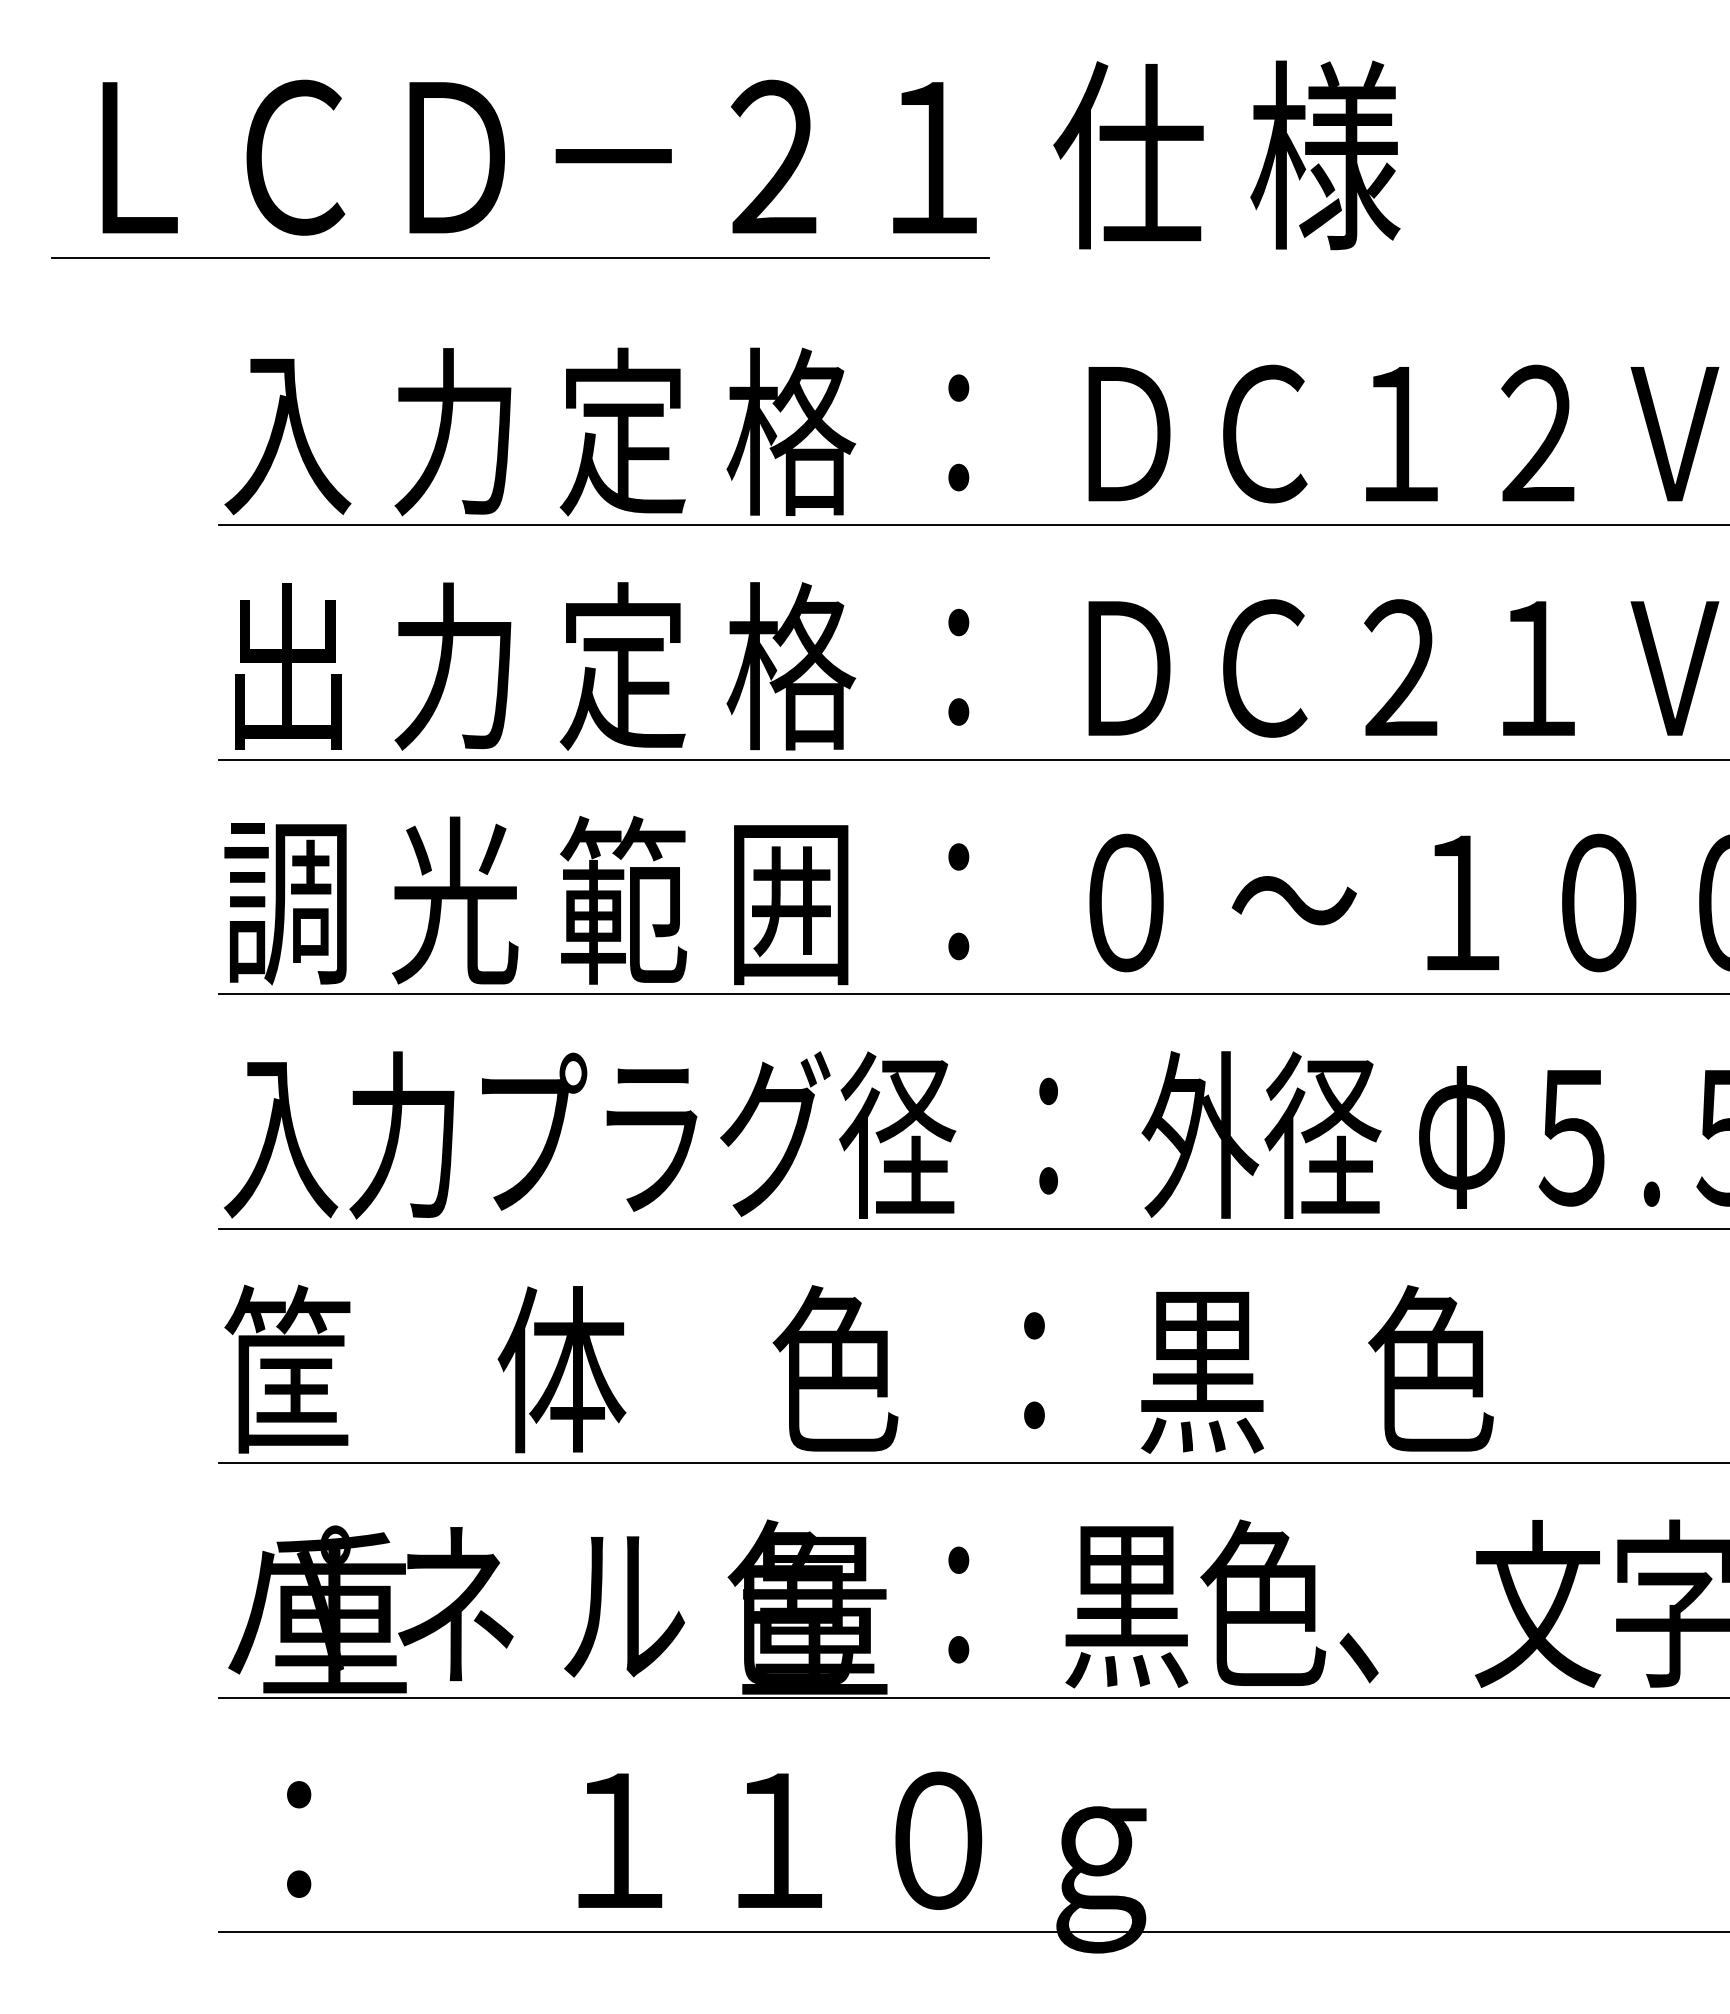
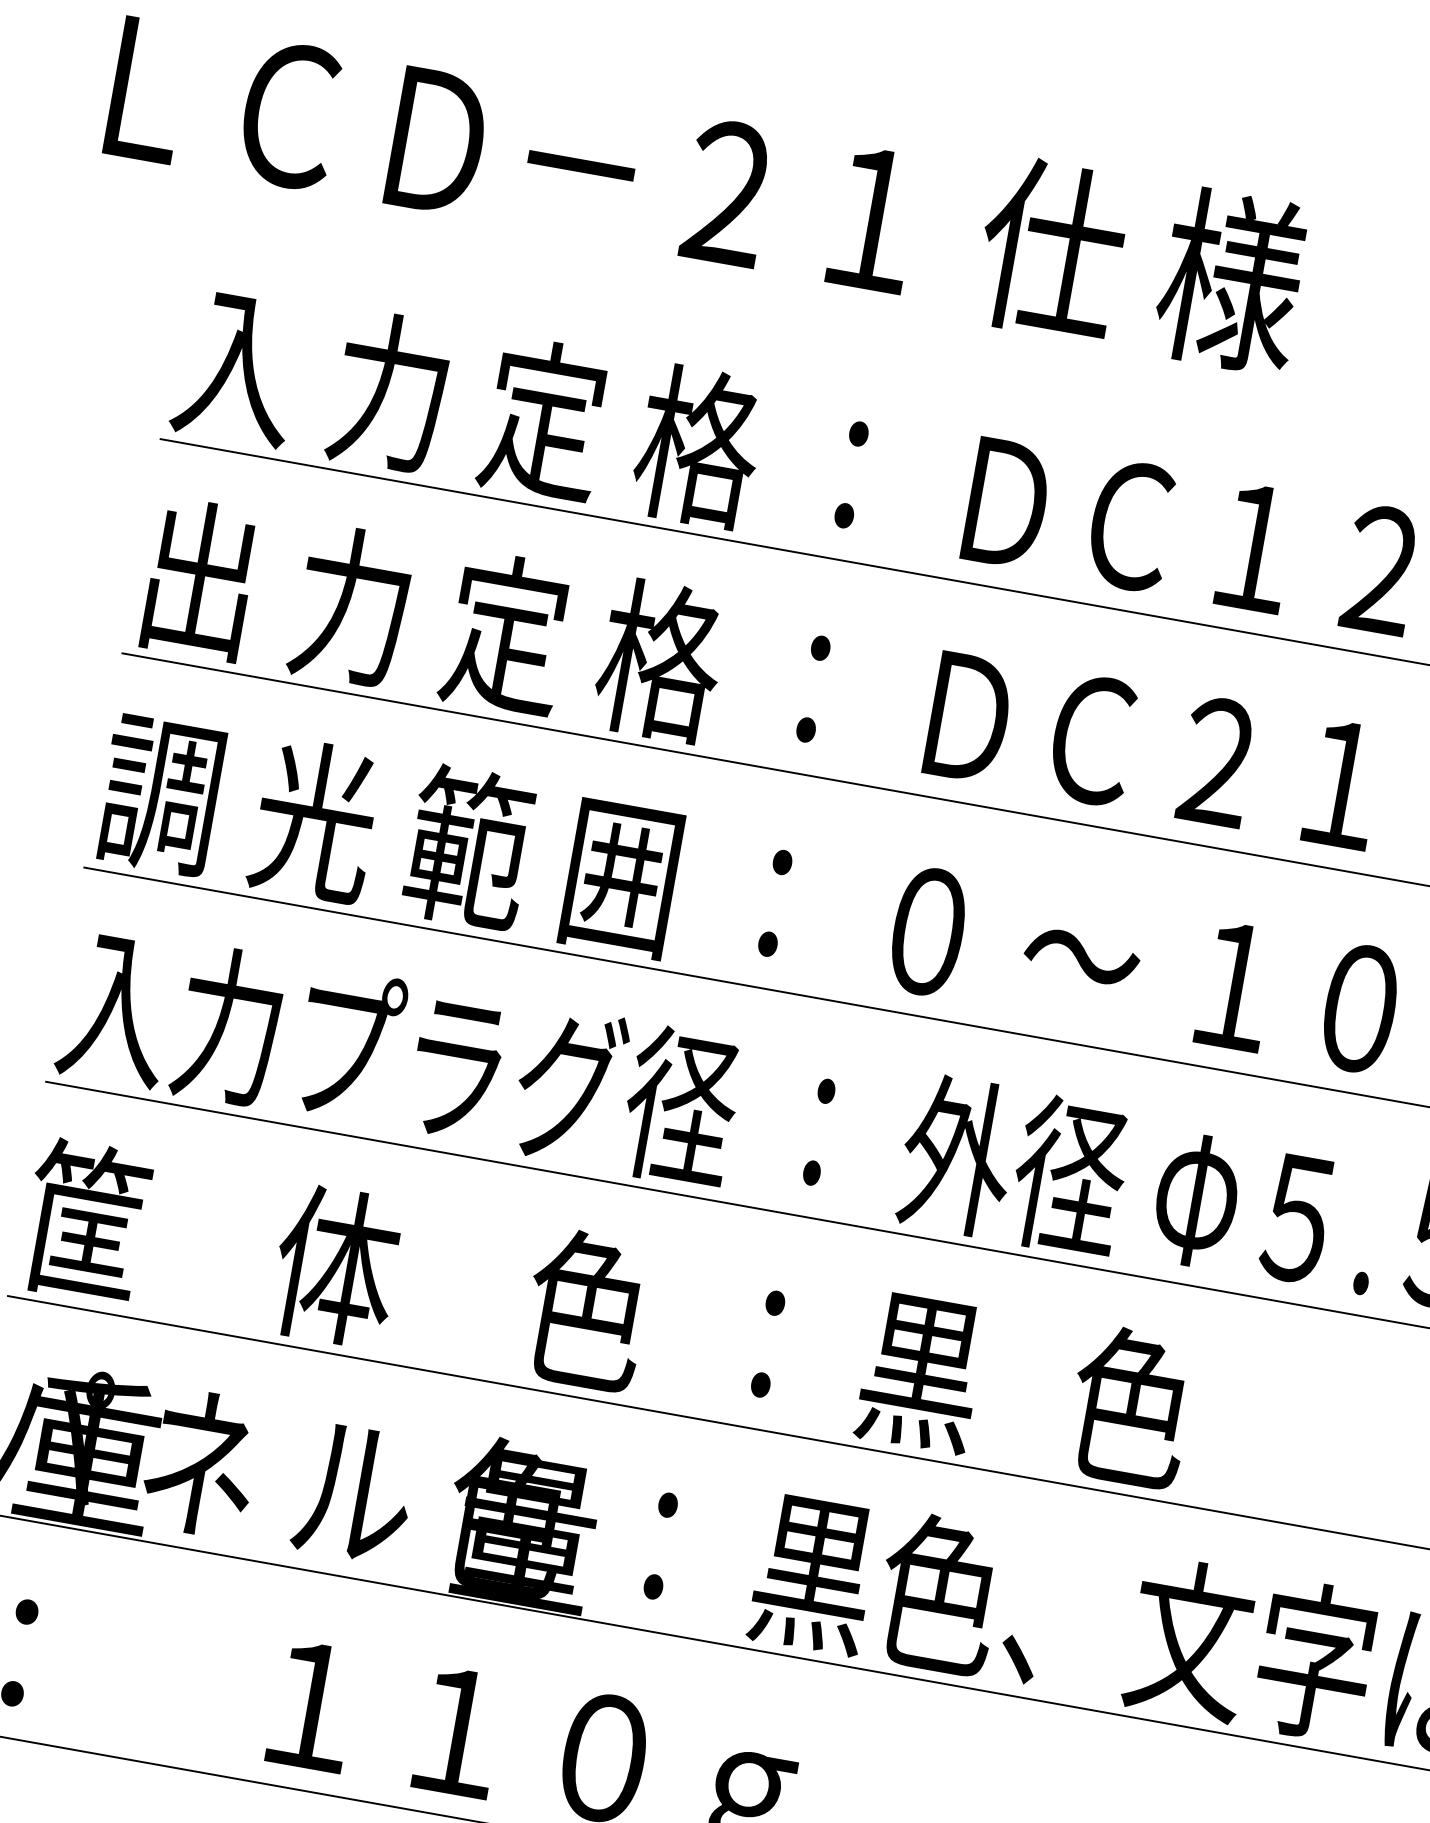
line: (519, 257) -> (478, 243), removed

